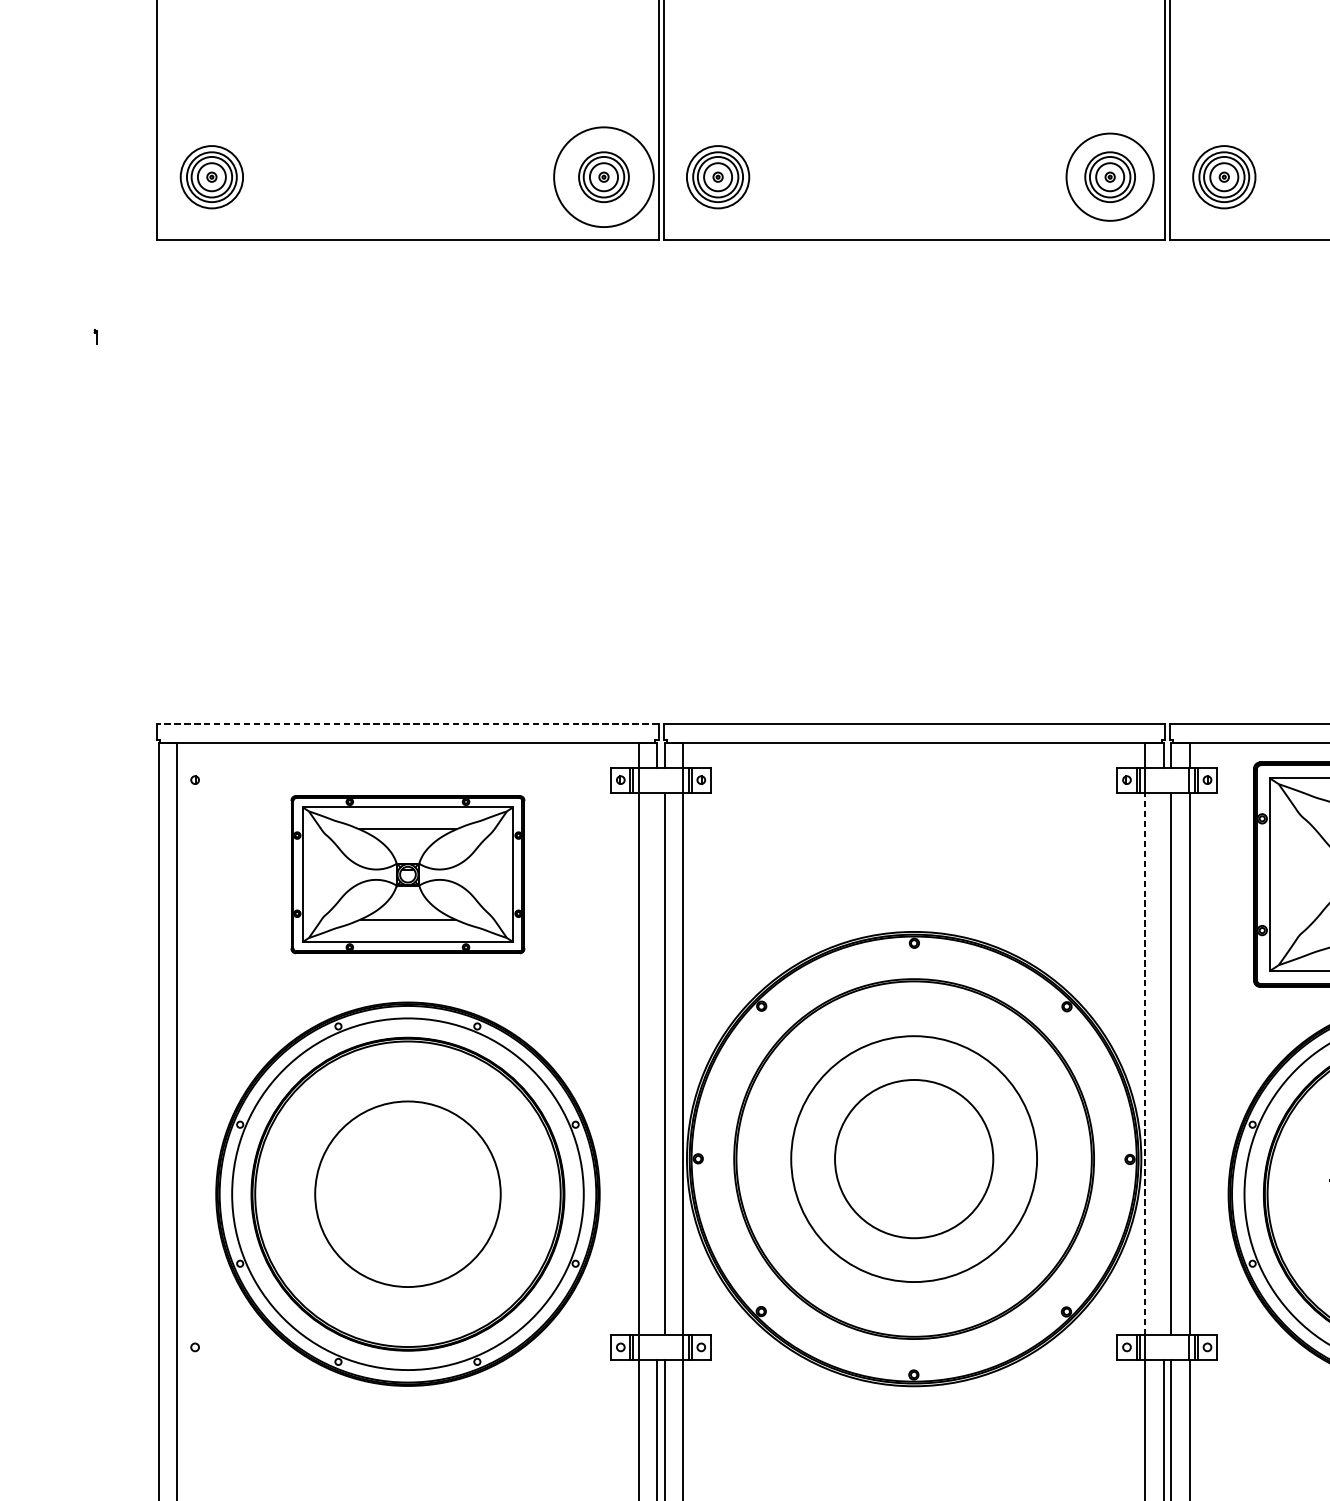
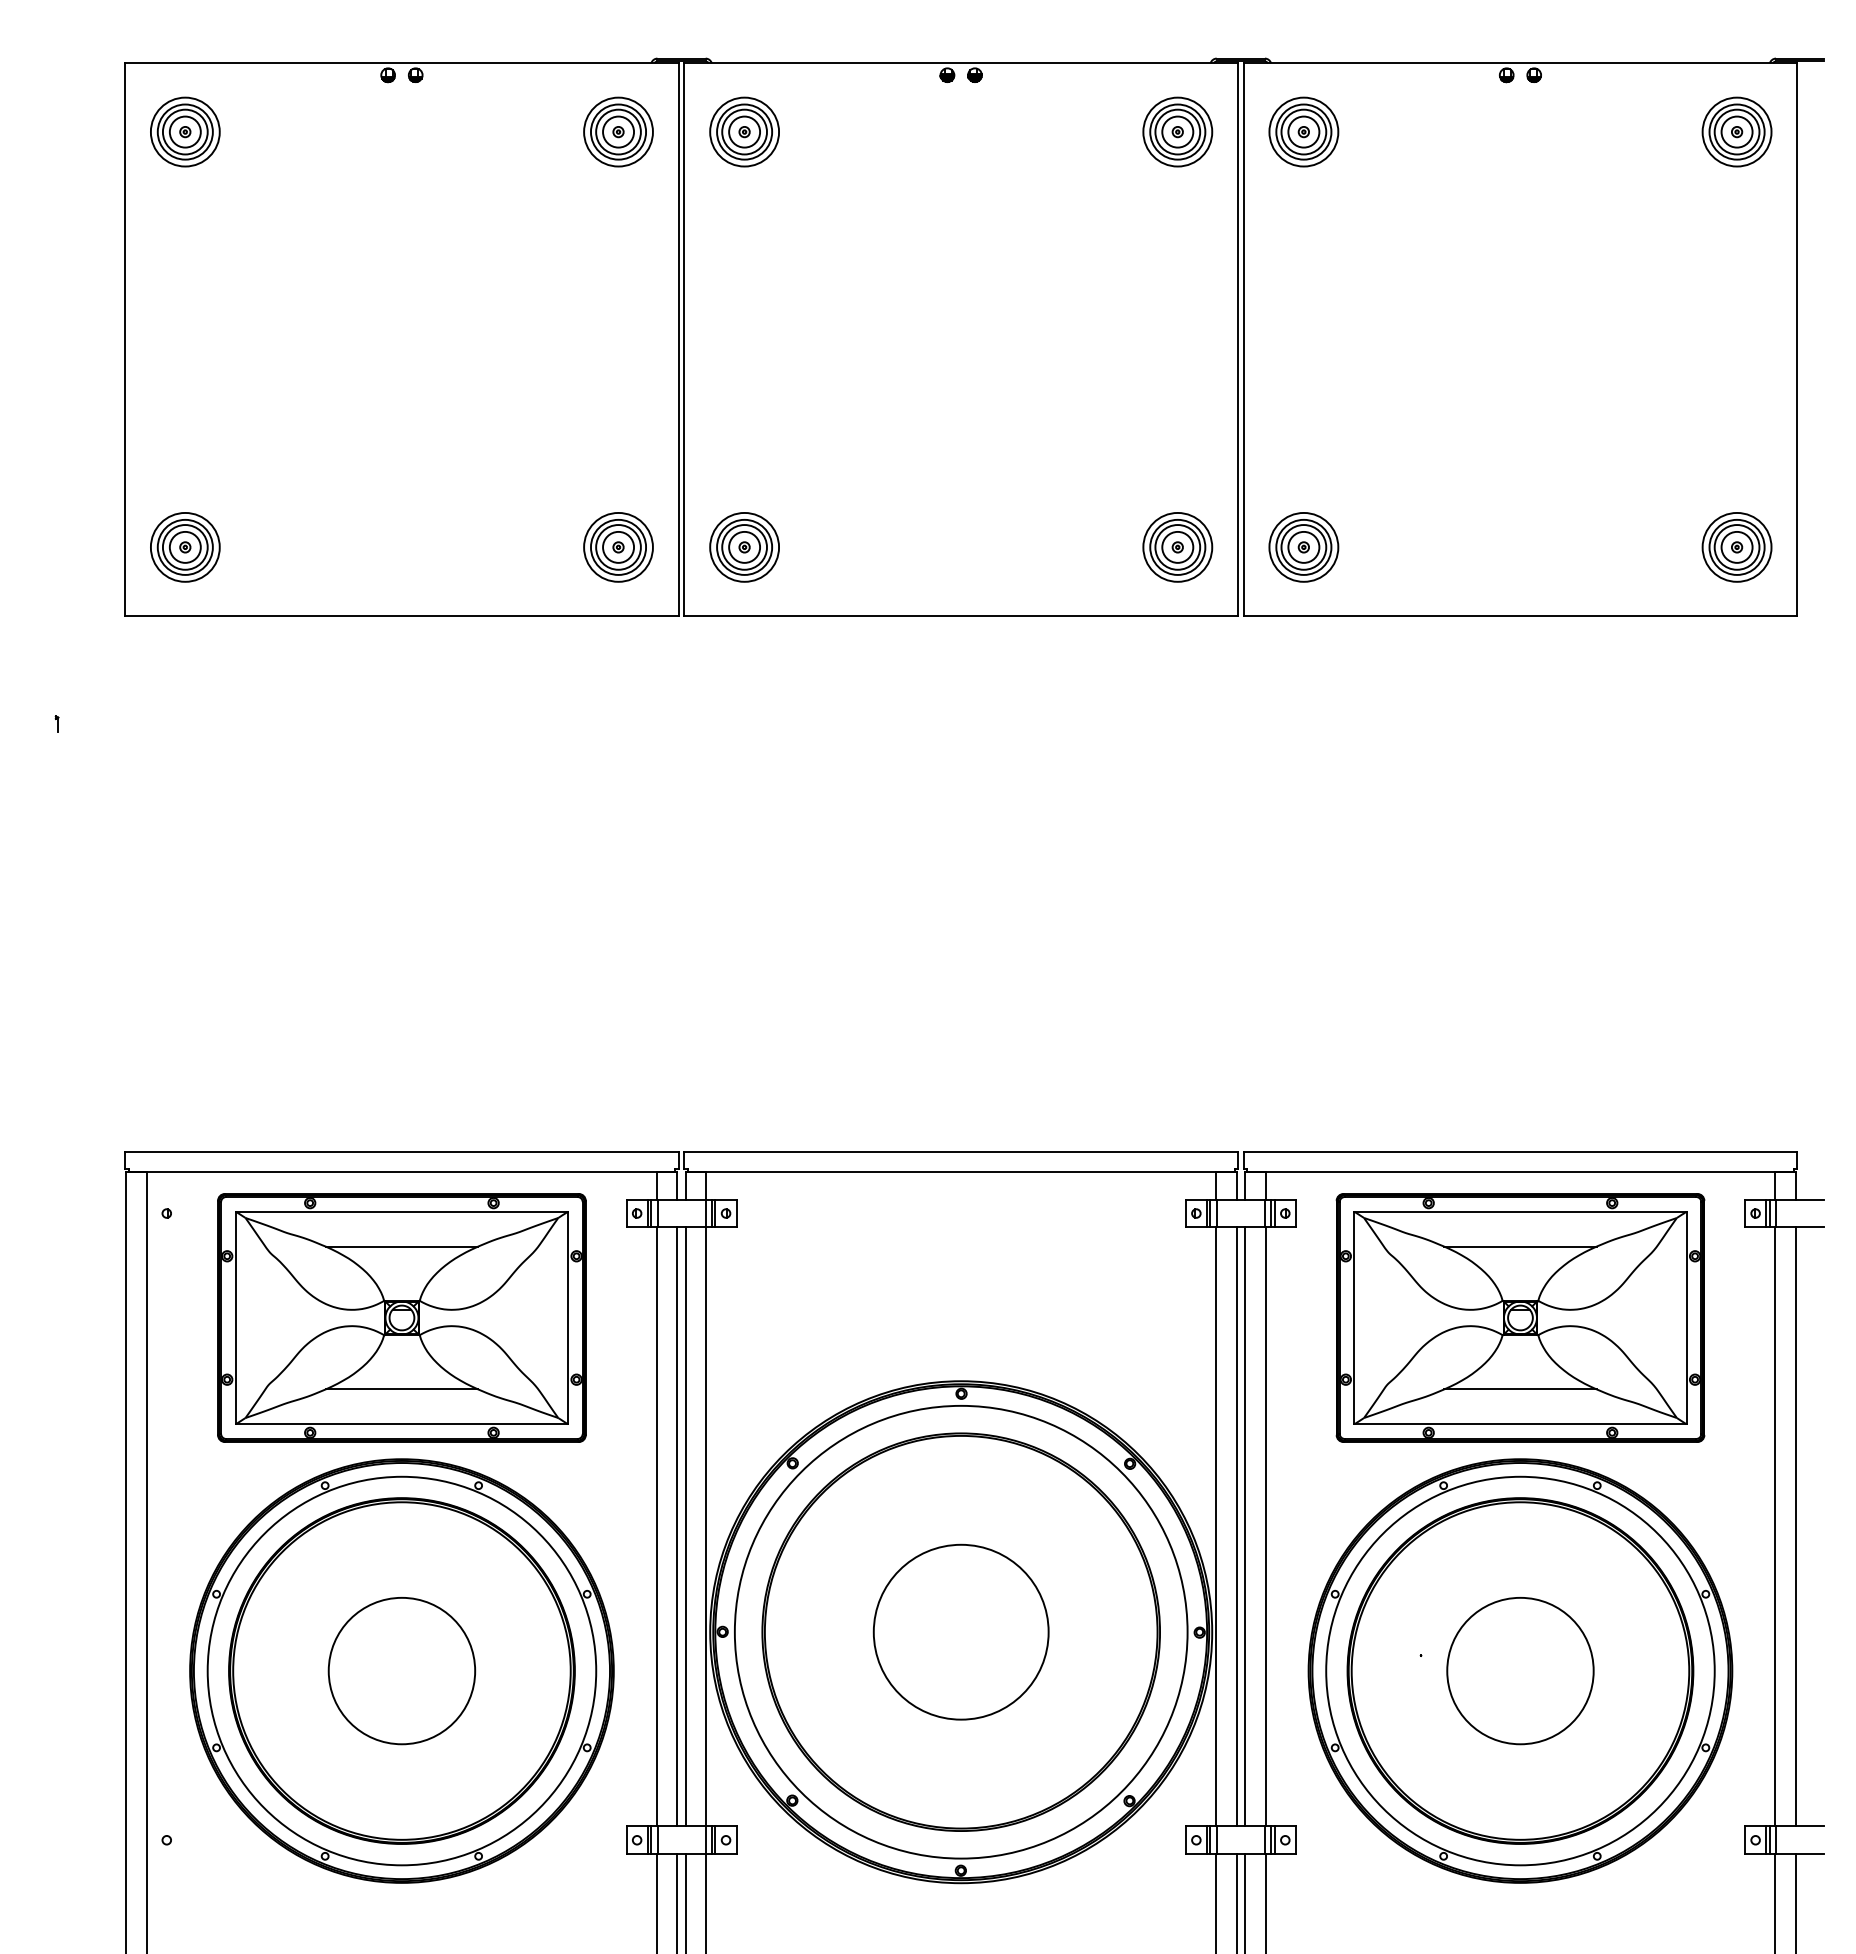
circle: (603, 176) -> (618, 546), size x0.62
circle: (1109, 176) -> (1177, 546), size x0.71
line: (407, 723) -> (401, 1151), dashed -> solid
part: (407, 874) -> (401, 1317), size x1.43
line: (657, 1063) -> (677, 1526), added
line: (1145, 1063) -> (1216, 1526), dashed -> solid
line: (1163, 1063) -> (1236, 1526), added
circle: (913, 1158) -> (960, 1631), size x1.67
circle: (407, 1193) -> (401, 1670), size x0.71

